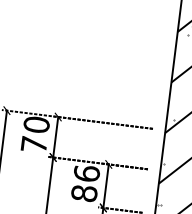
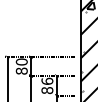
text: (33, 143) -> (21, 70), 70 -> 80

